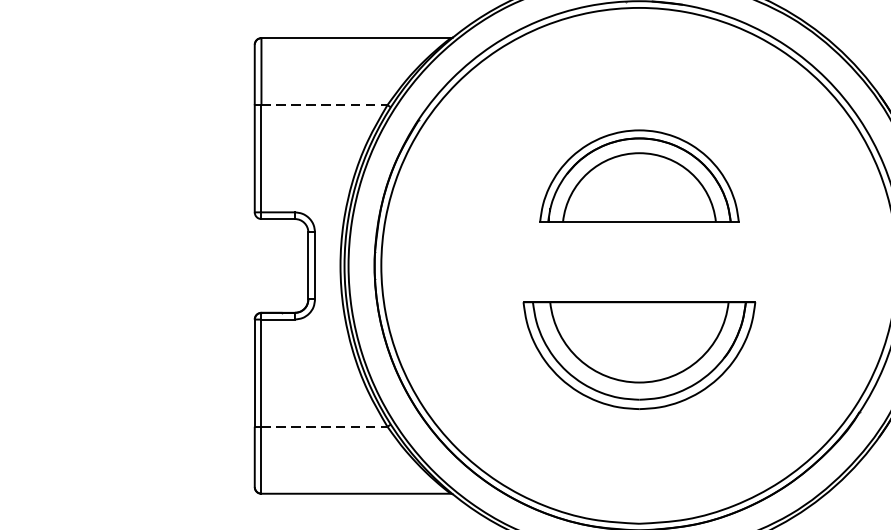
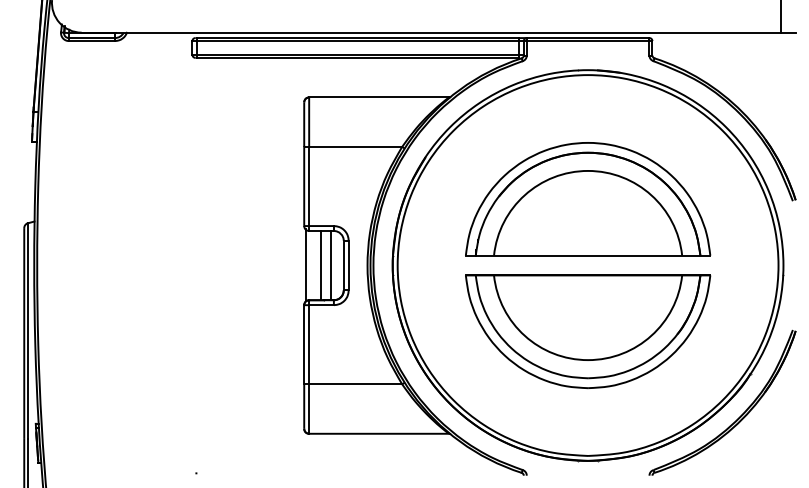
line: (324, 104) -> (355, 146), dashed -> solid
part: (639, 176) -> (588, 199), size x1.67
line: (257, 265) -> (306, 265), added
line: (278, 265) -> (321, 265), added
line: (290, 265) -> (330, 265), added
part: (639, 355) -> (588, 331), size x1.43
line: (324, 426) -> (355, 384), dashed -> solid

